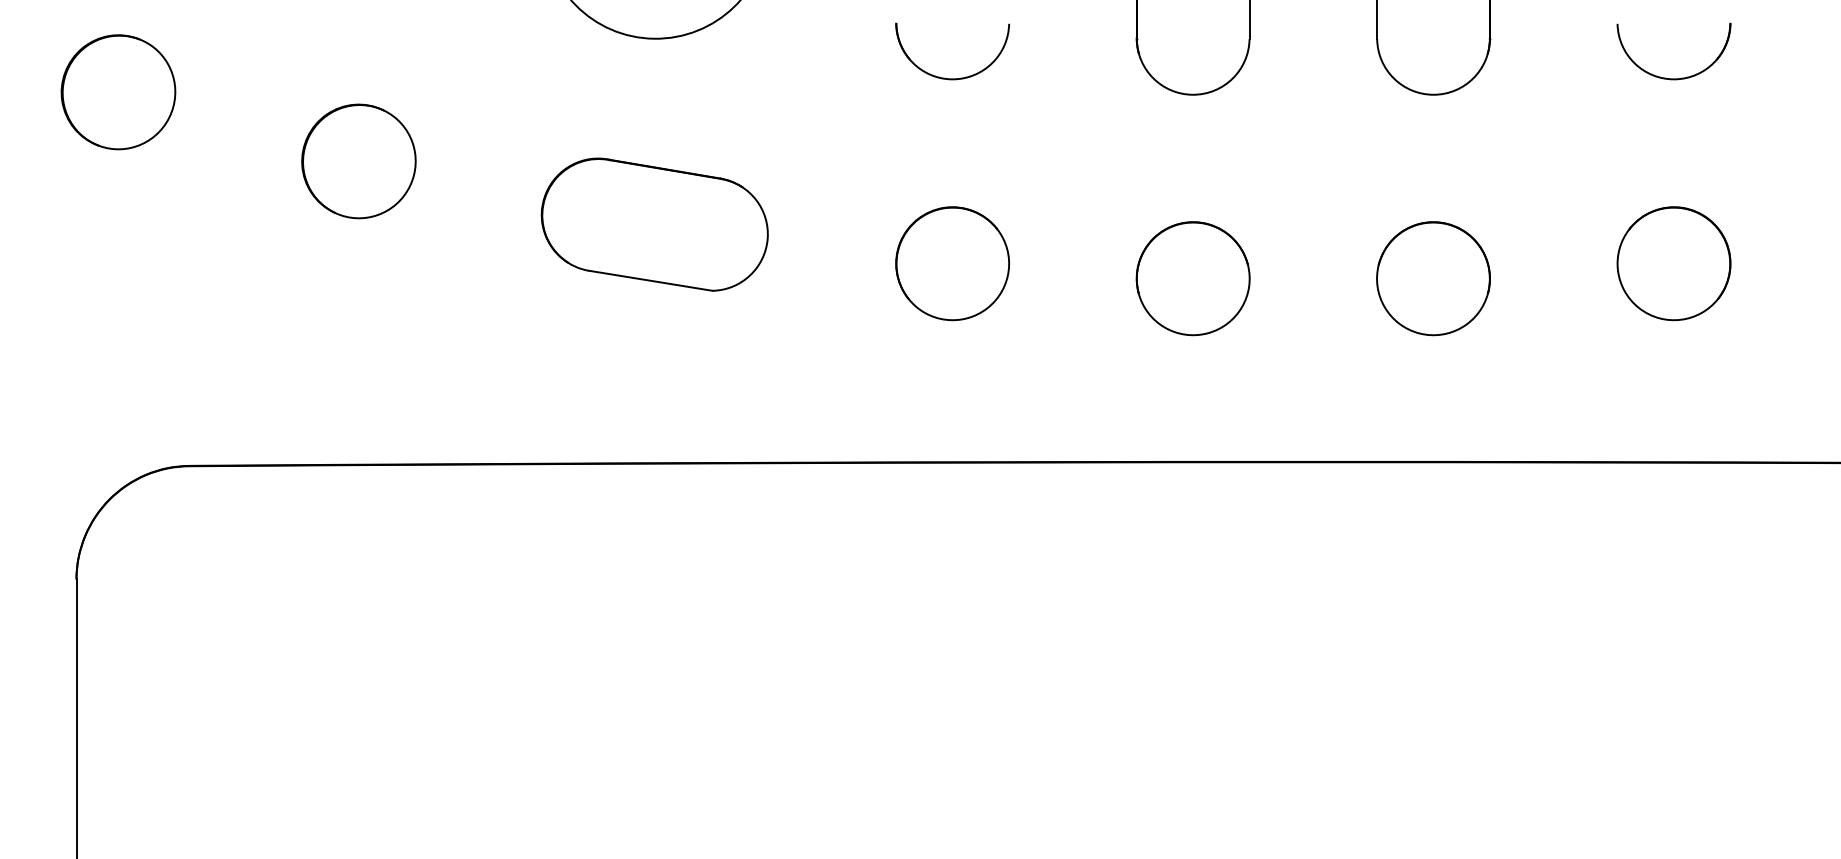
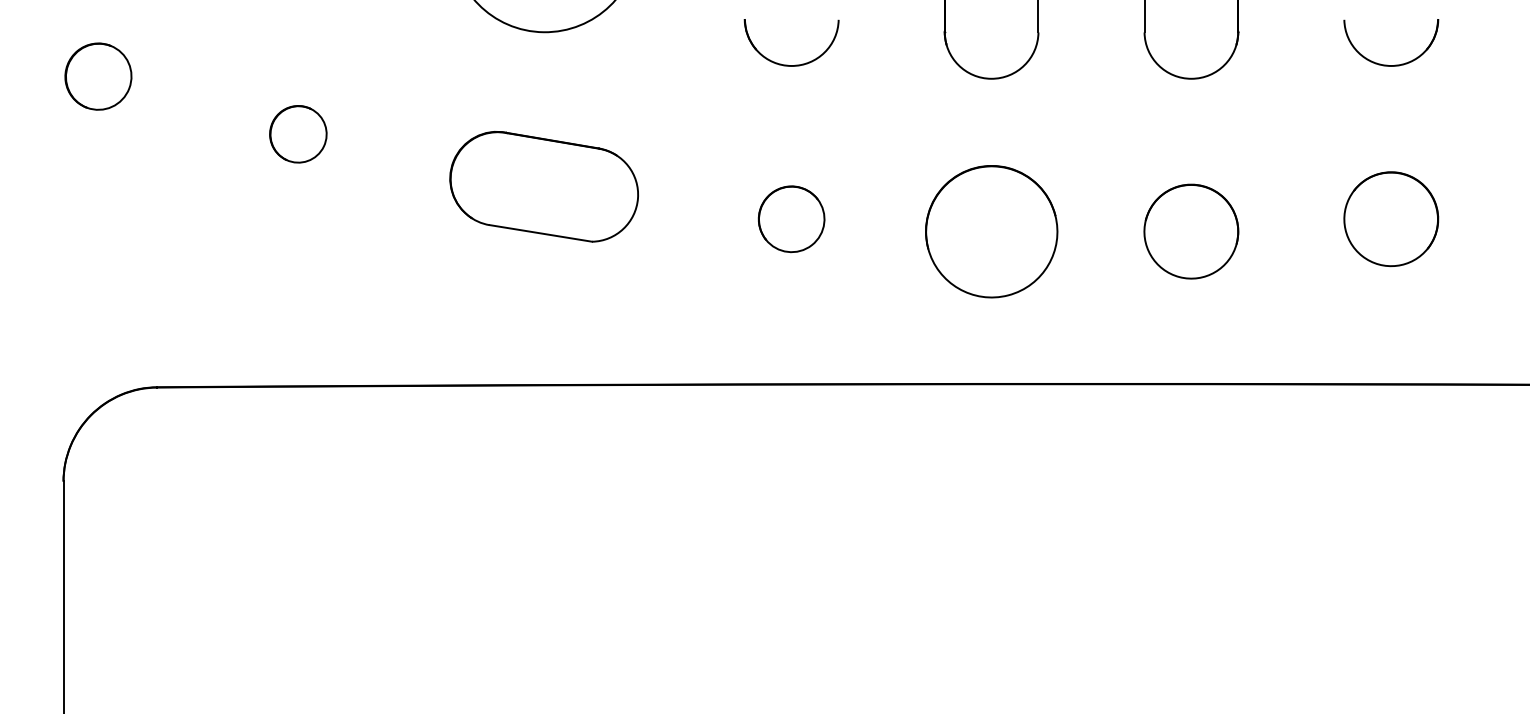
part: (118, 92) -> (98, 76), size x0.7
part: (359, 161) -> (298, 134), size x0.6
part: (952, 264) -> (791, 219), size x0.7
part: (1193, 278) -> (991, 231), size x1.4

